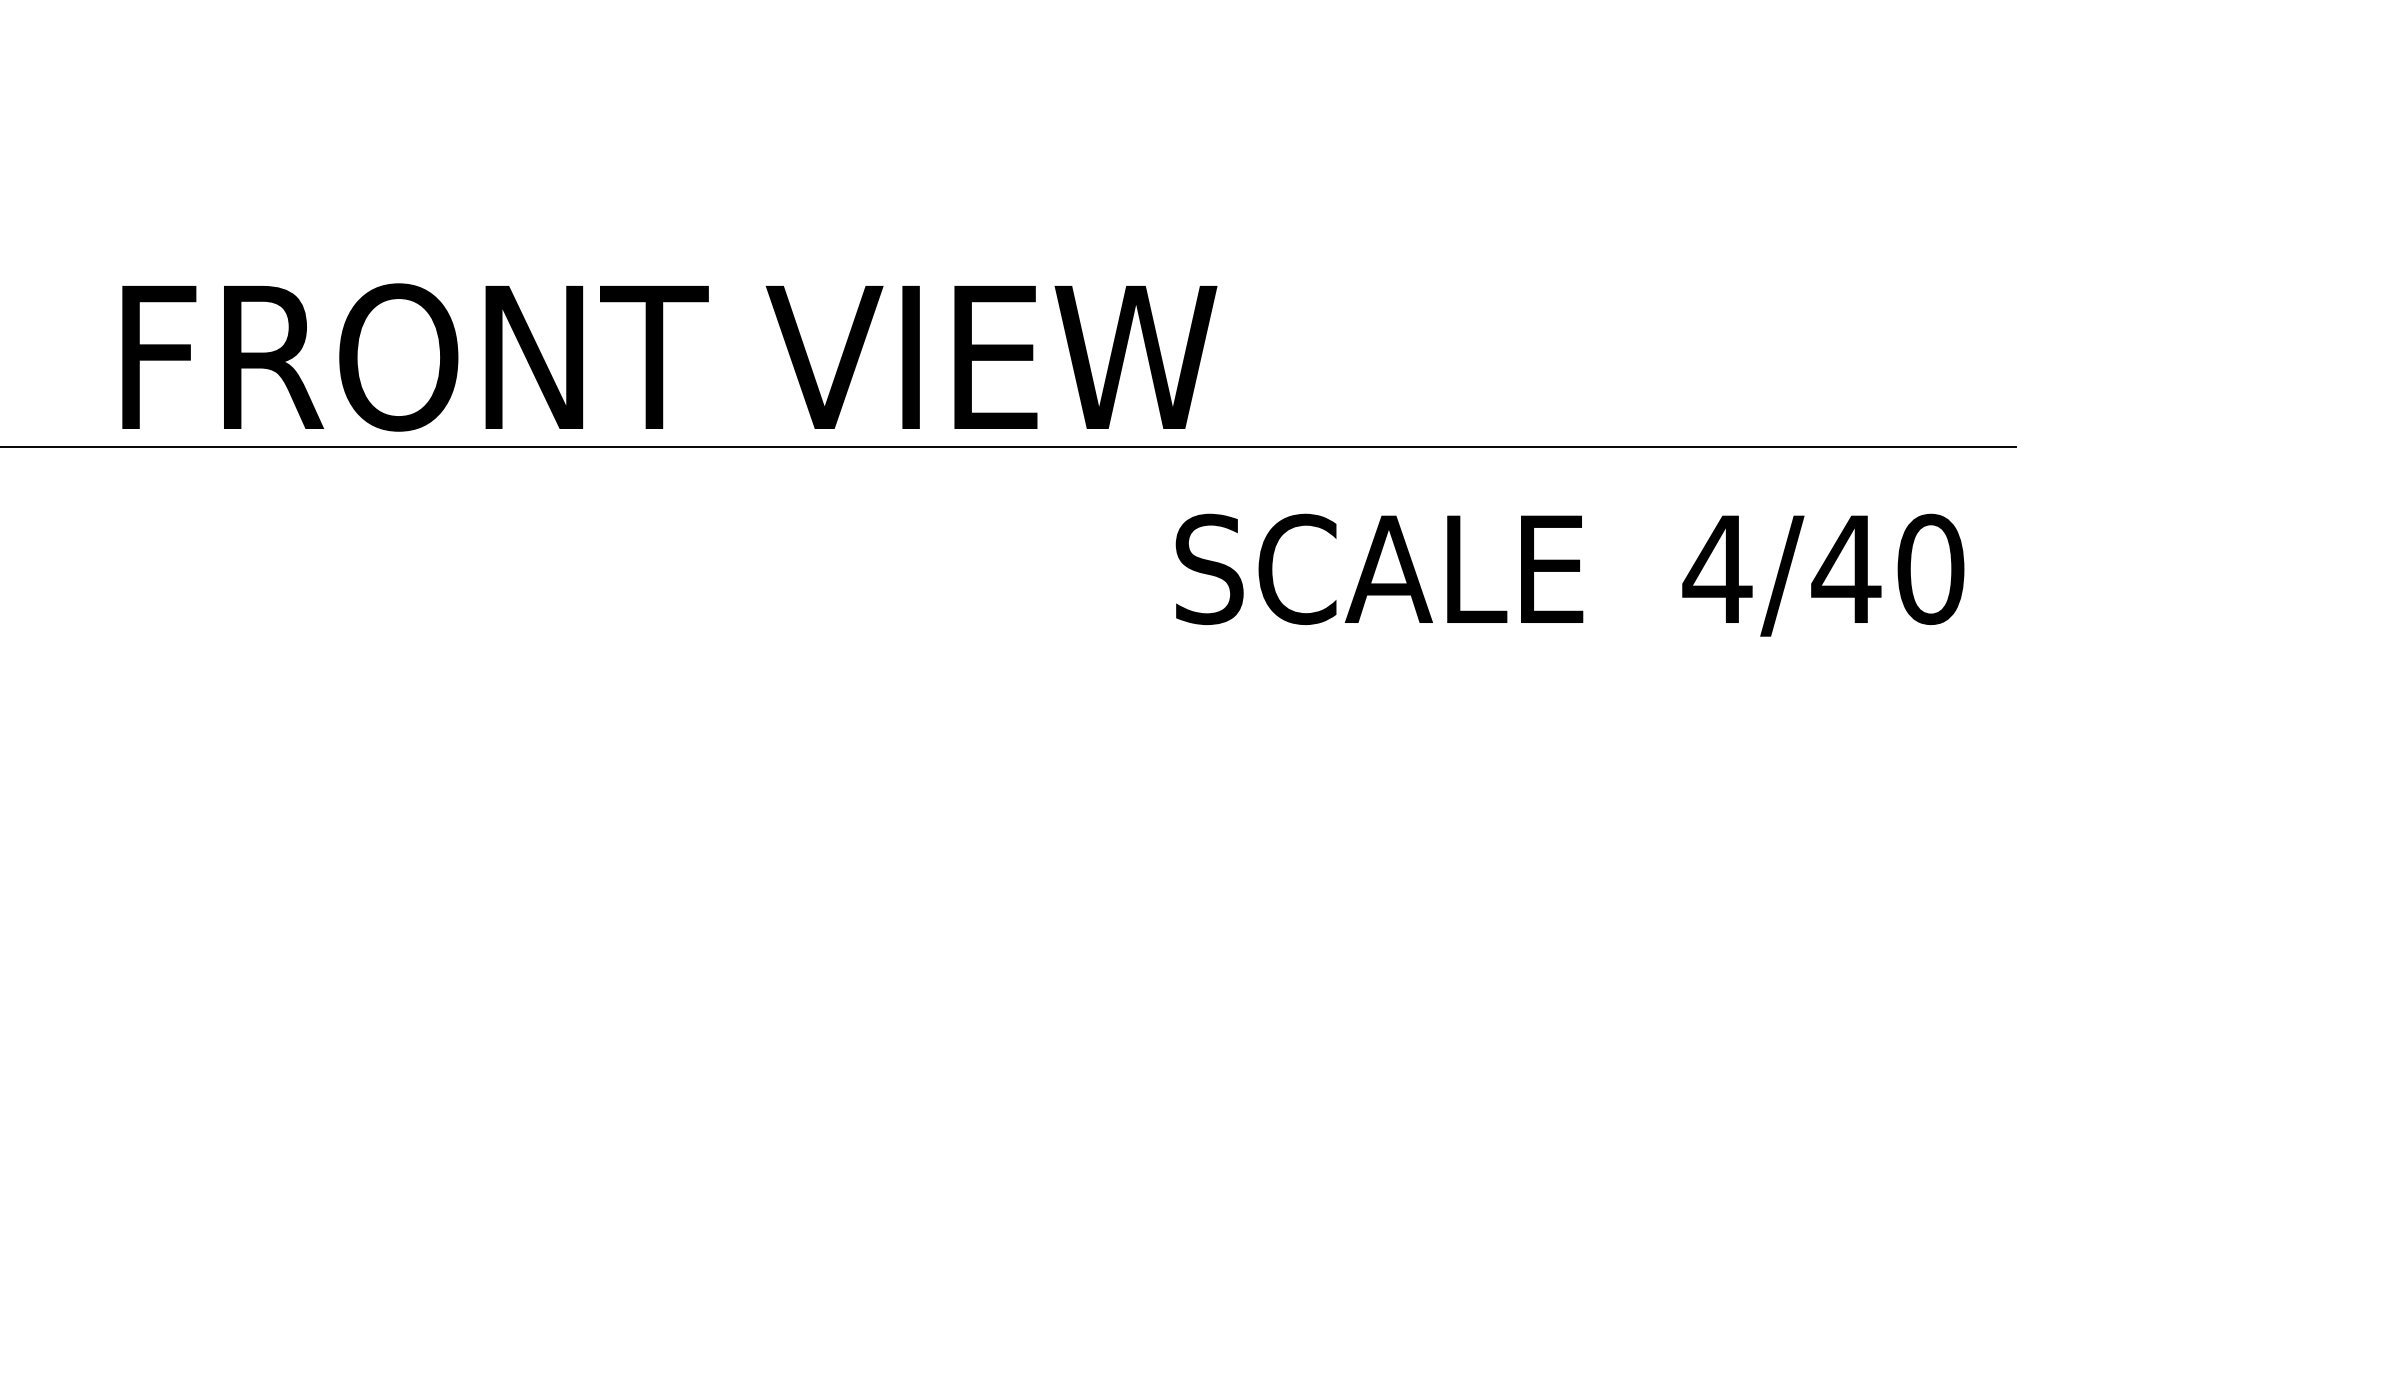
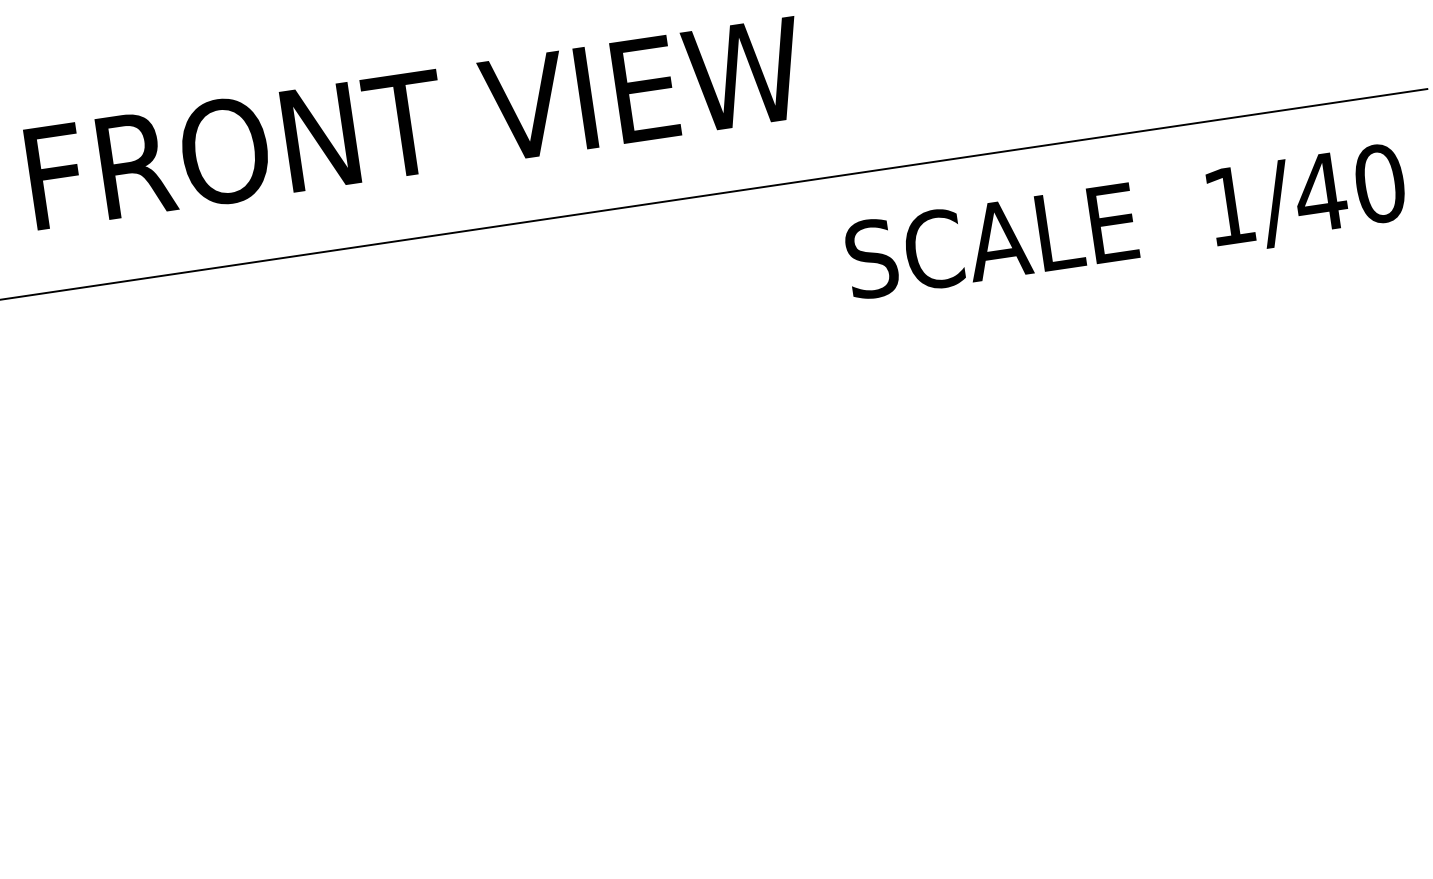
text: (669, 357) -> (415, 123), moved
text: (1717, 568) -> (1229, 205), 4/40 -> 1/40

